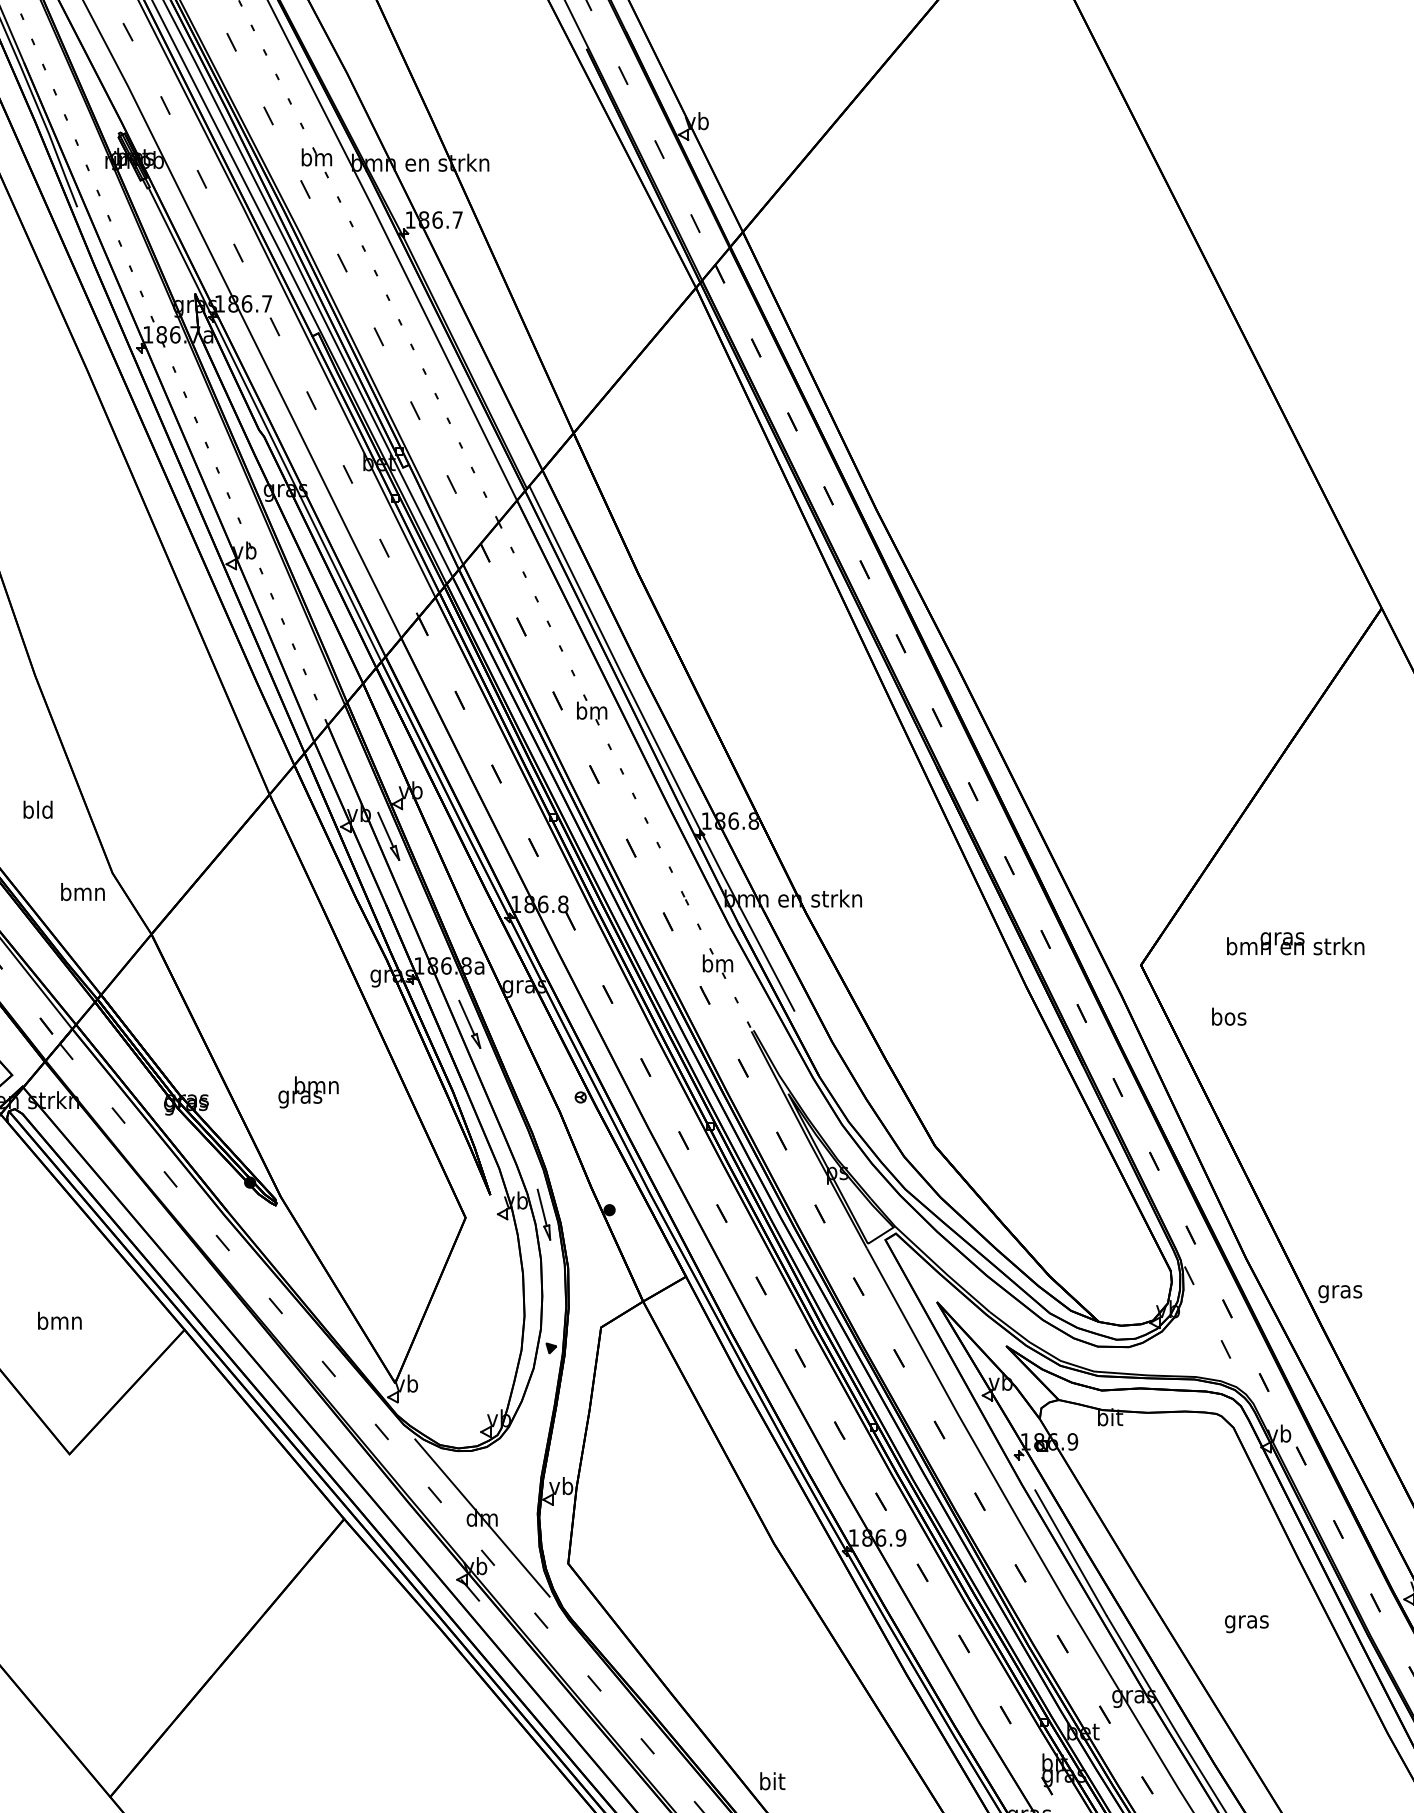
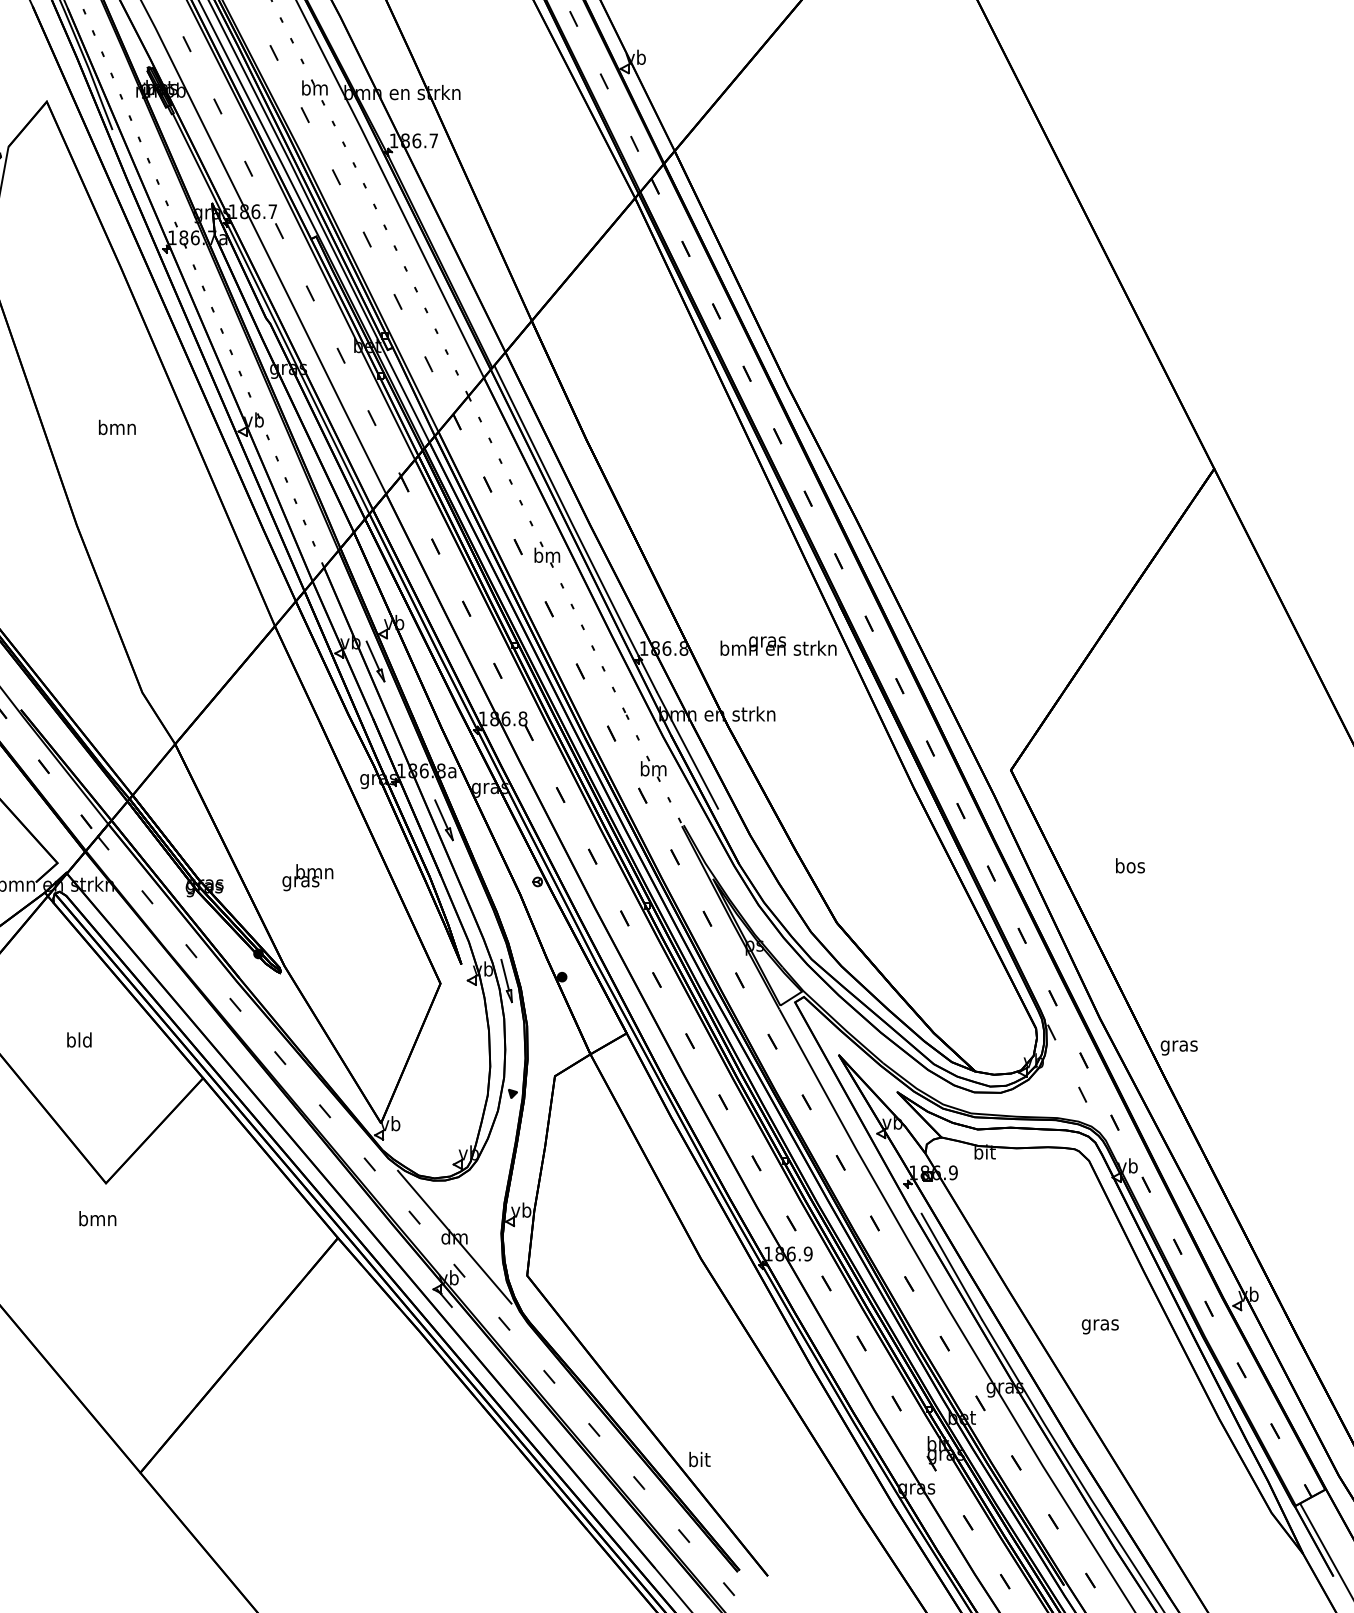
text: (38, 809) -> (79, 1039), moved
text: (83, 892) -> (117, 427), moved
text: (1295, 942) -> (778, 645), moved
text: (1229, 1016) -> (1130, 865), moved
text: (59, 1320) -> (97, 1218), moved

